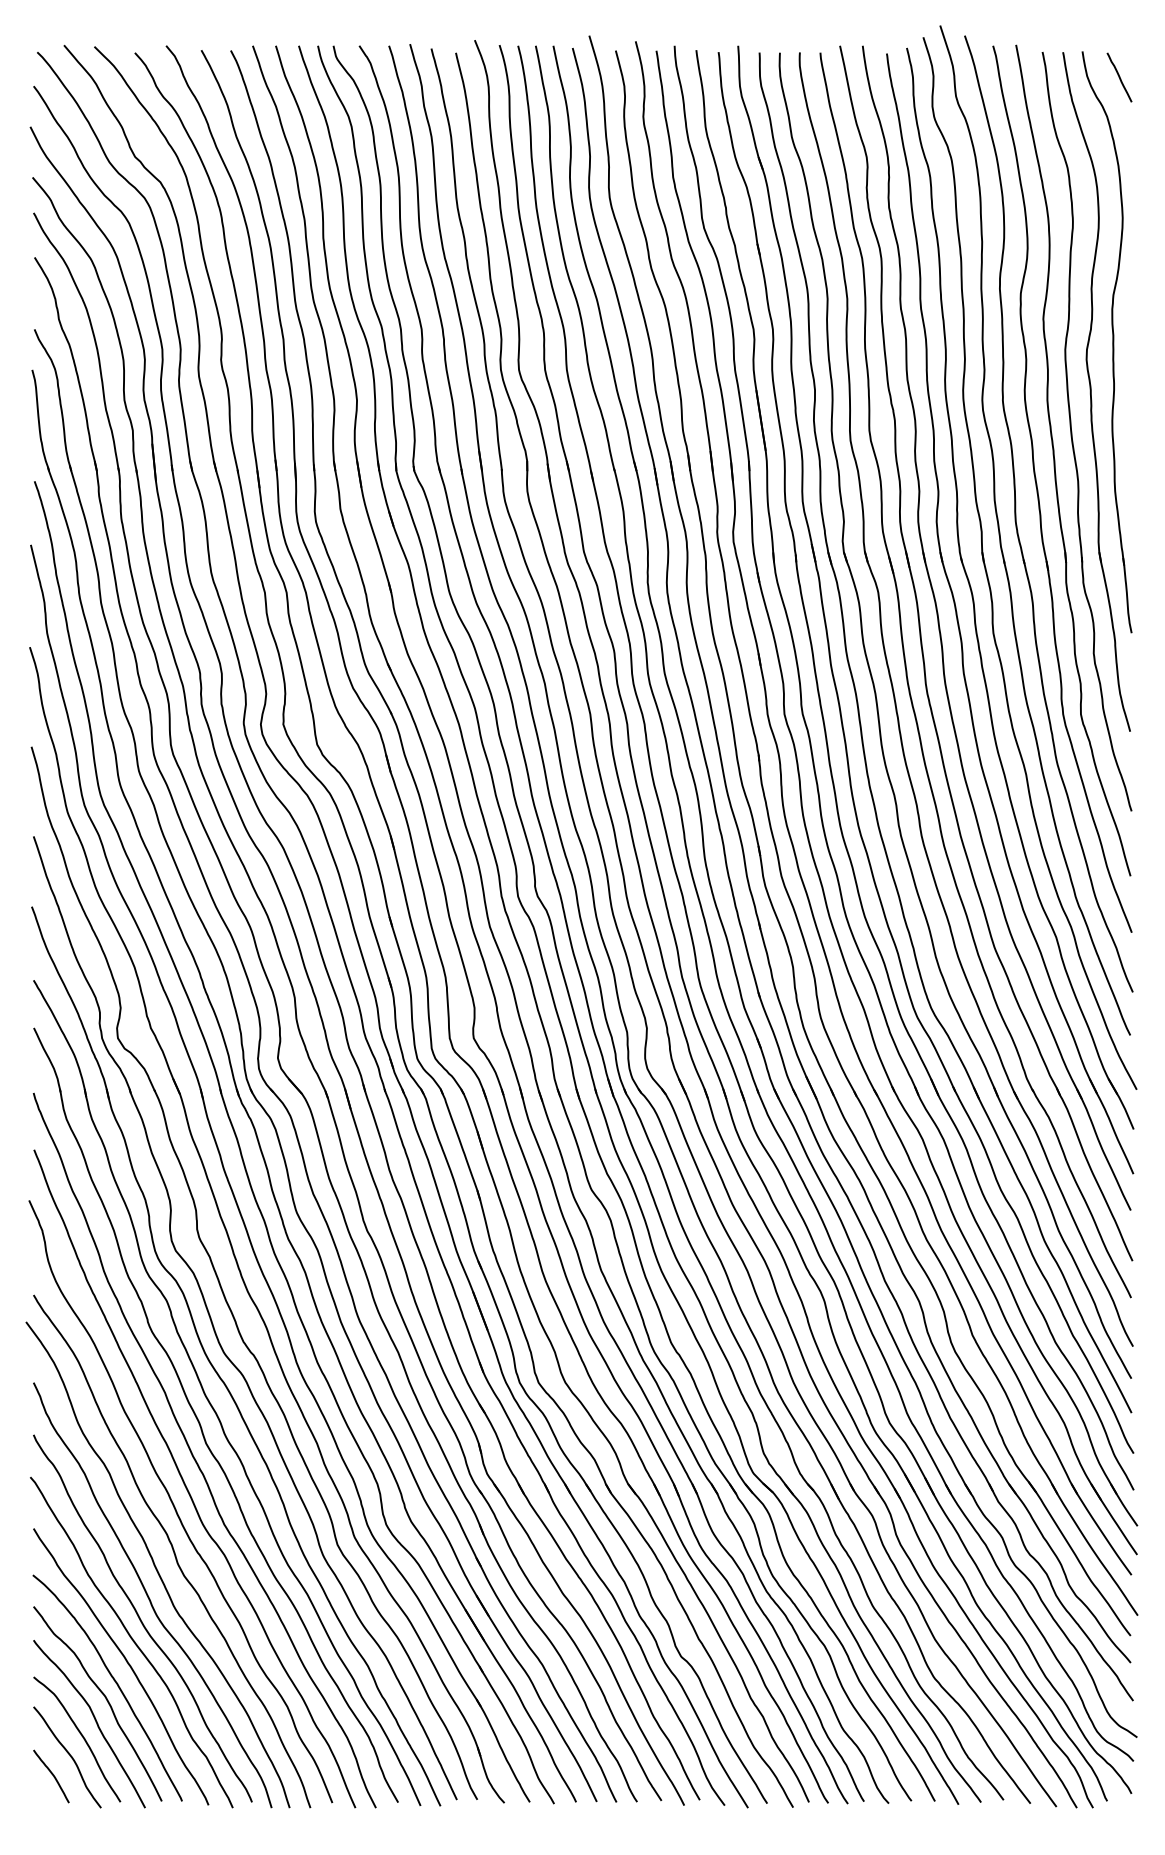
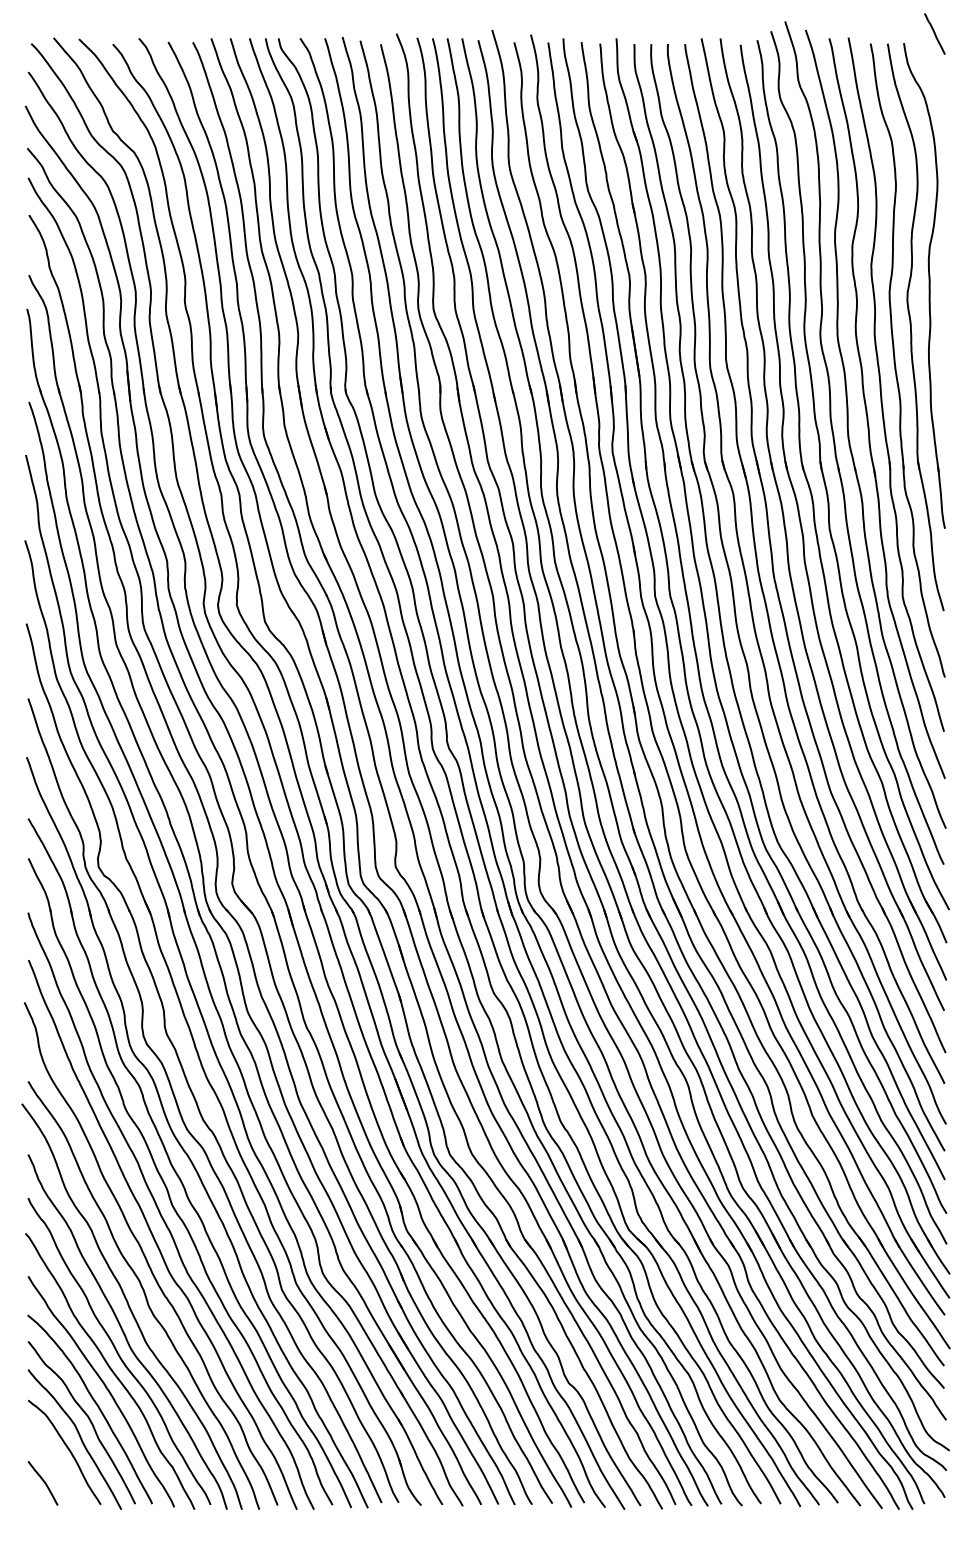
line: (1119, 77) -> (934, 33), moved
curve: (69, 1755) -> (58, 1465), removed

